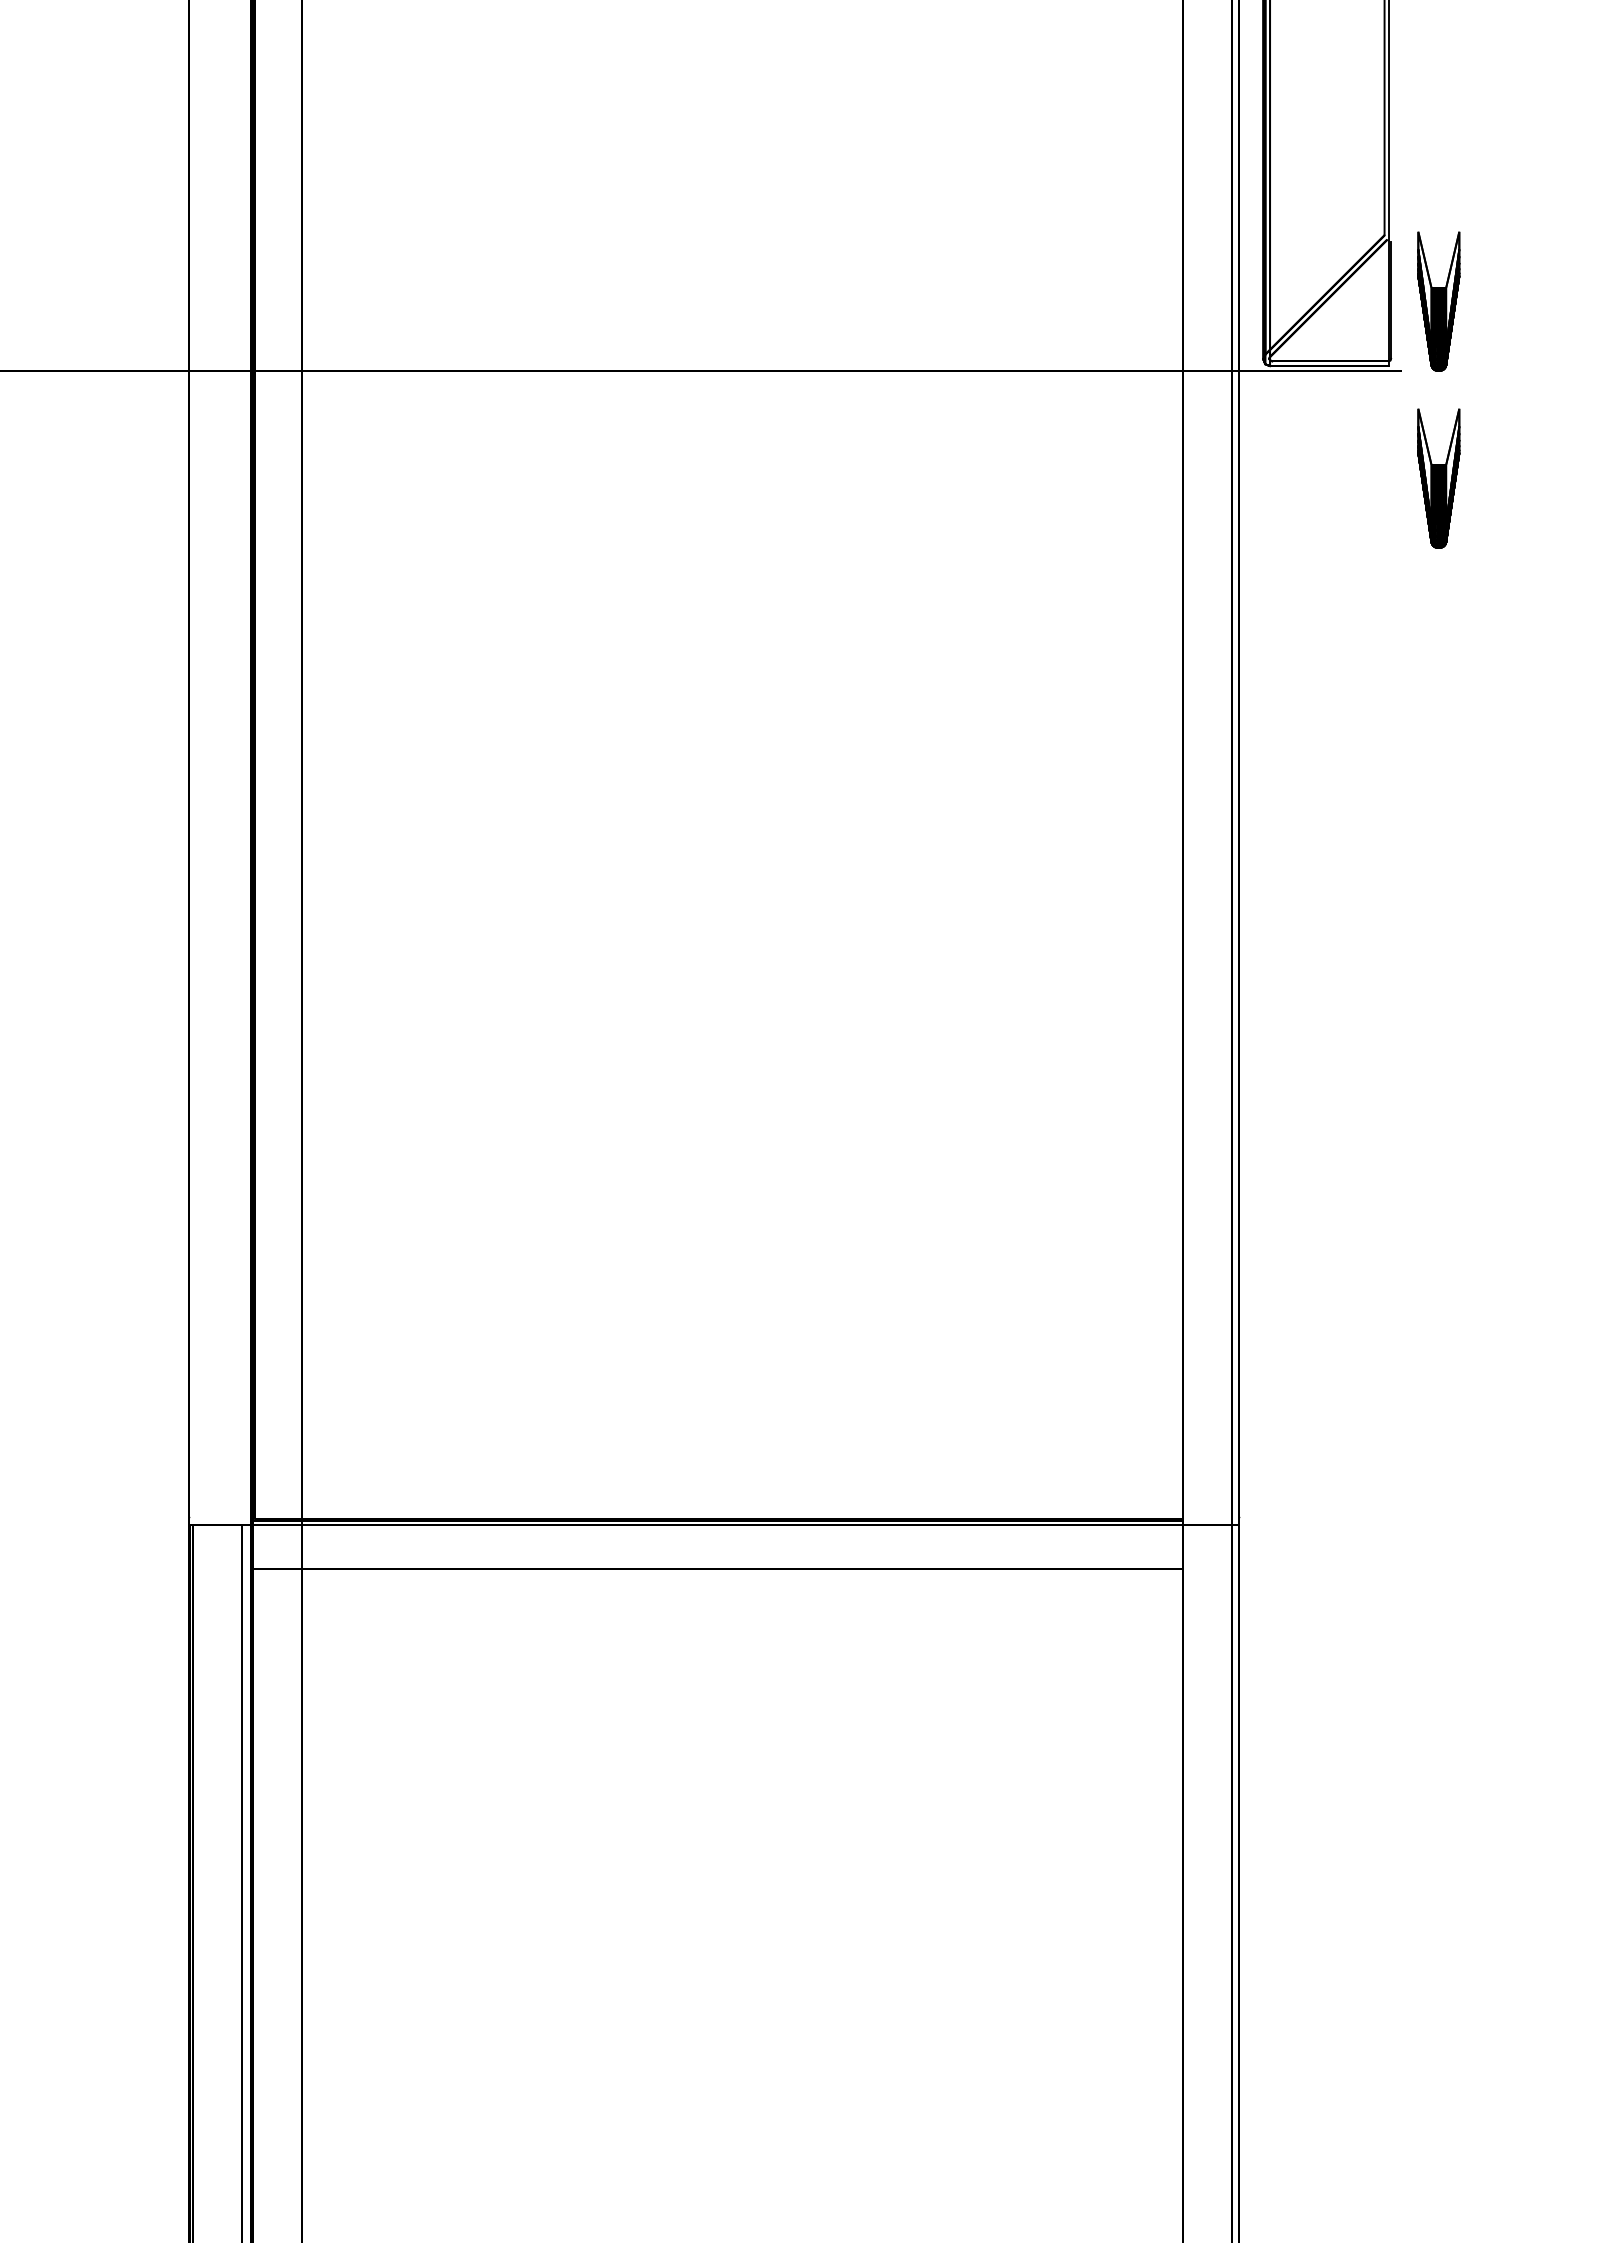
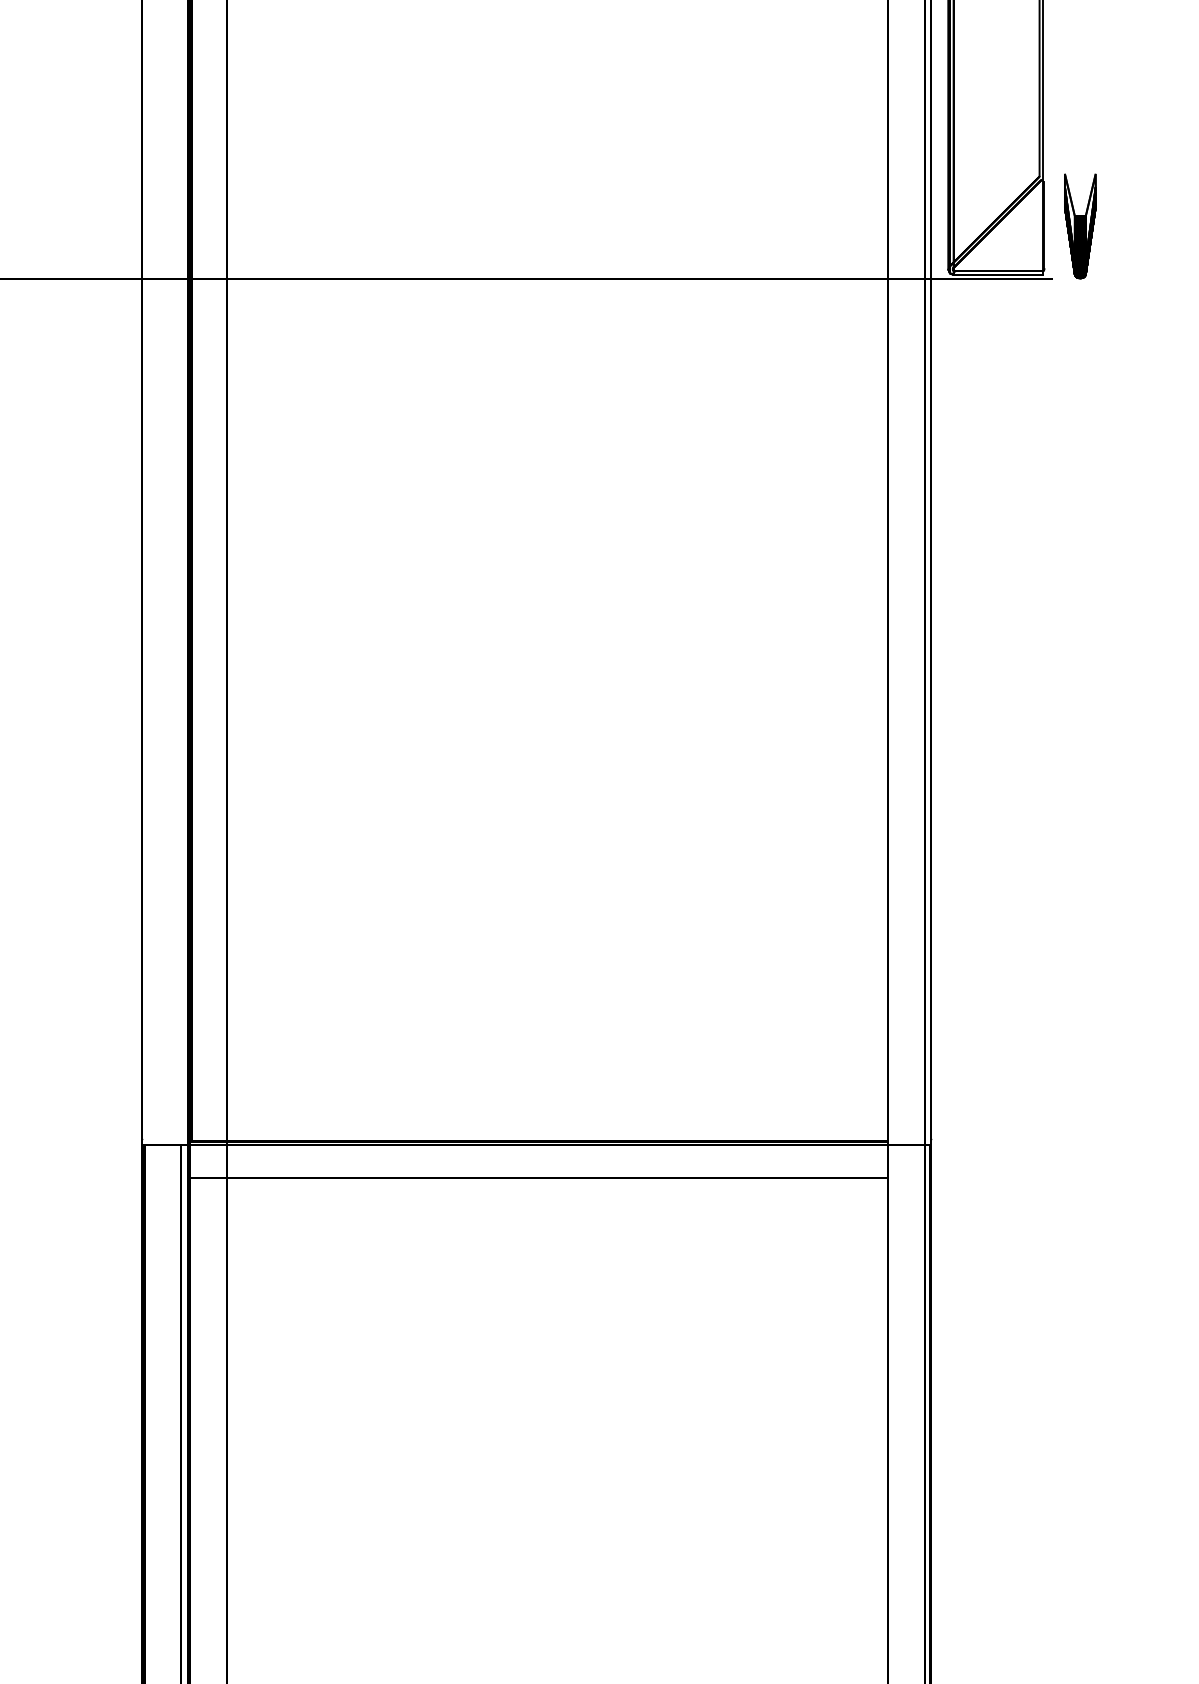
part: (1438, 478) -> (1080, 359), removed

